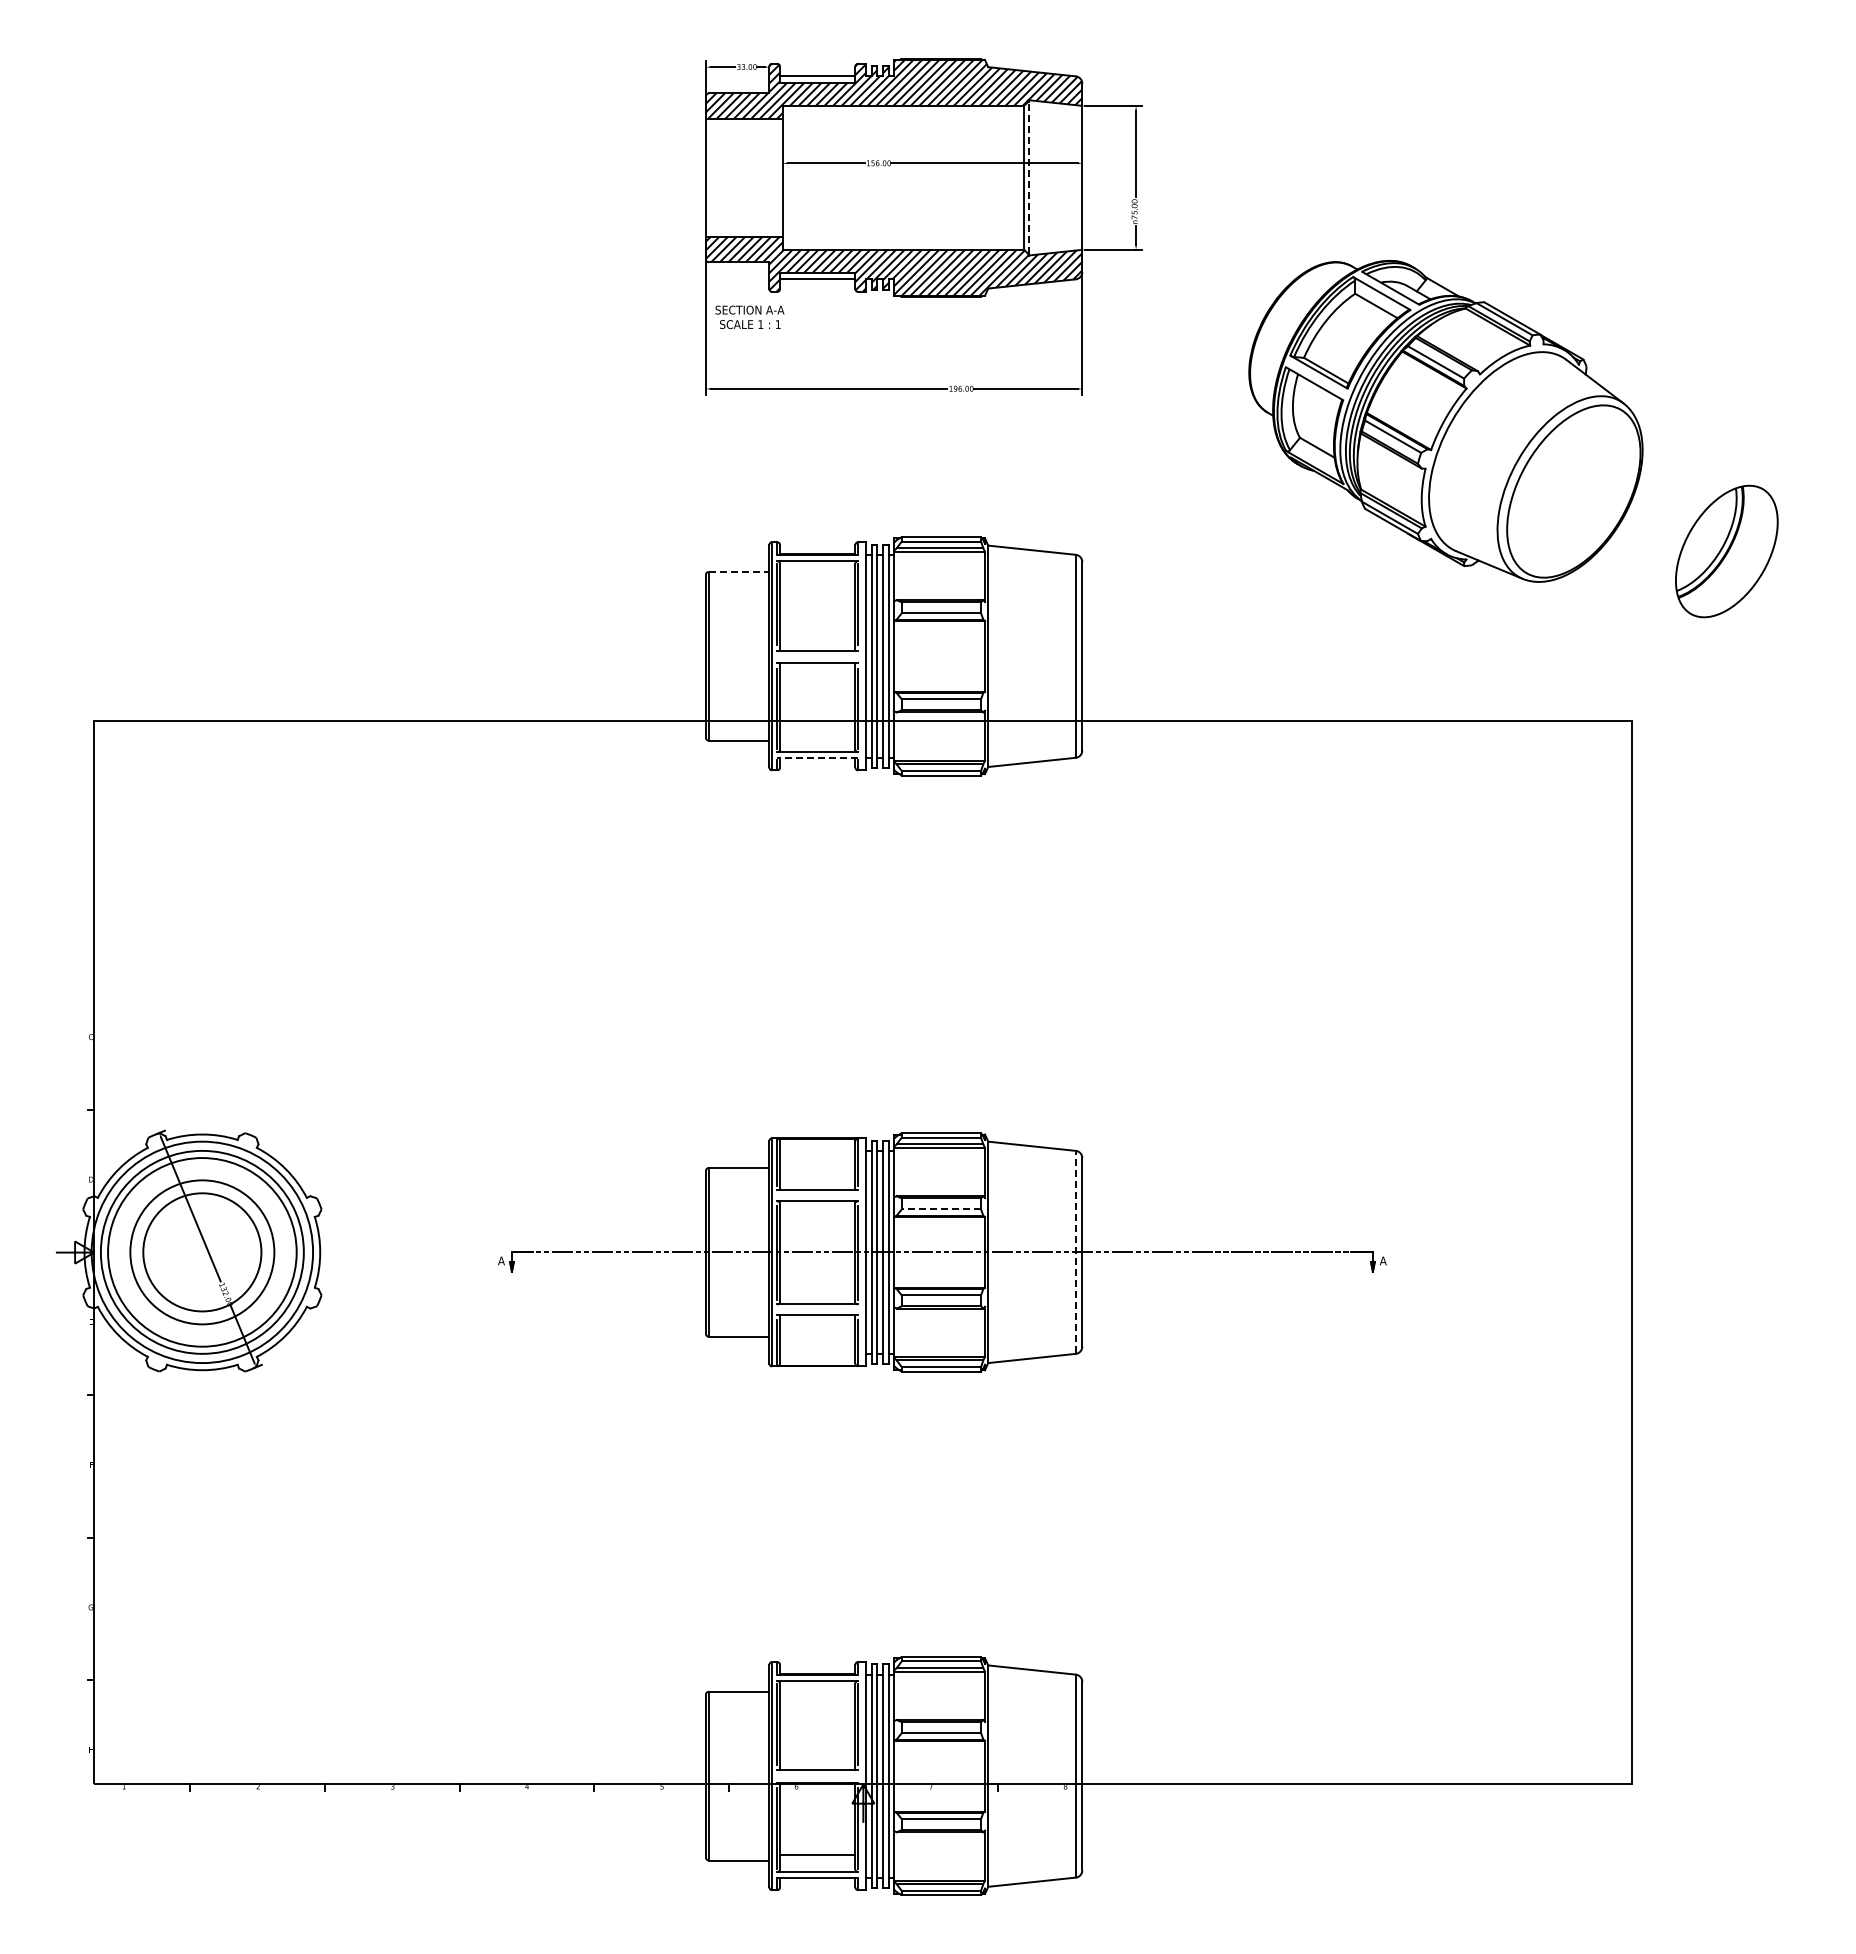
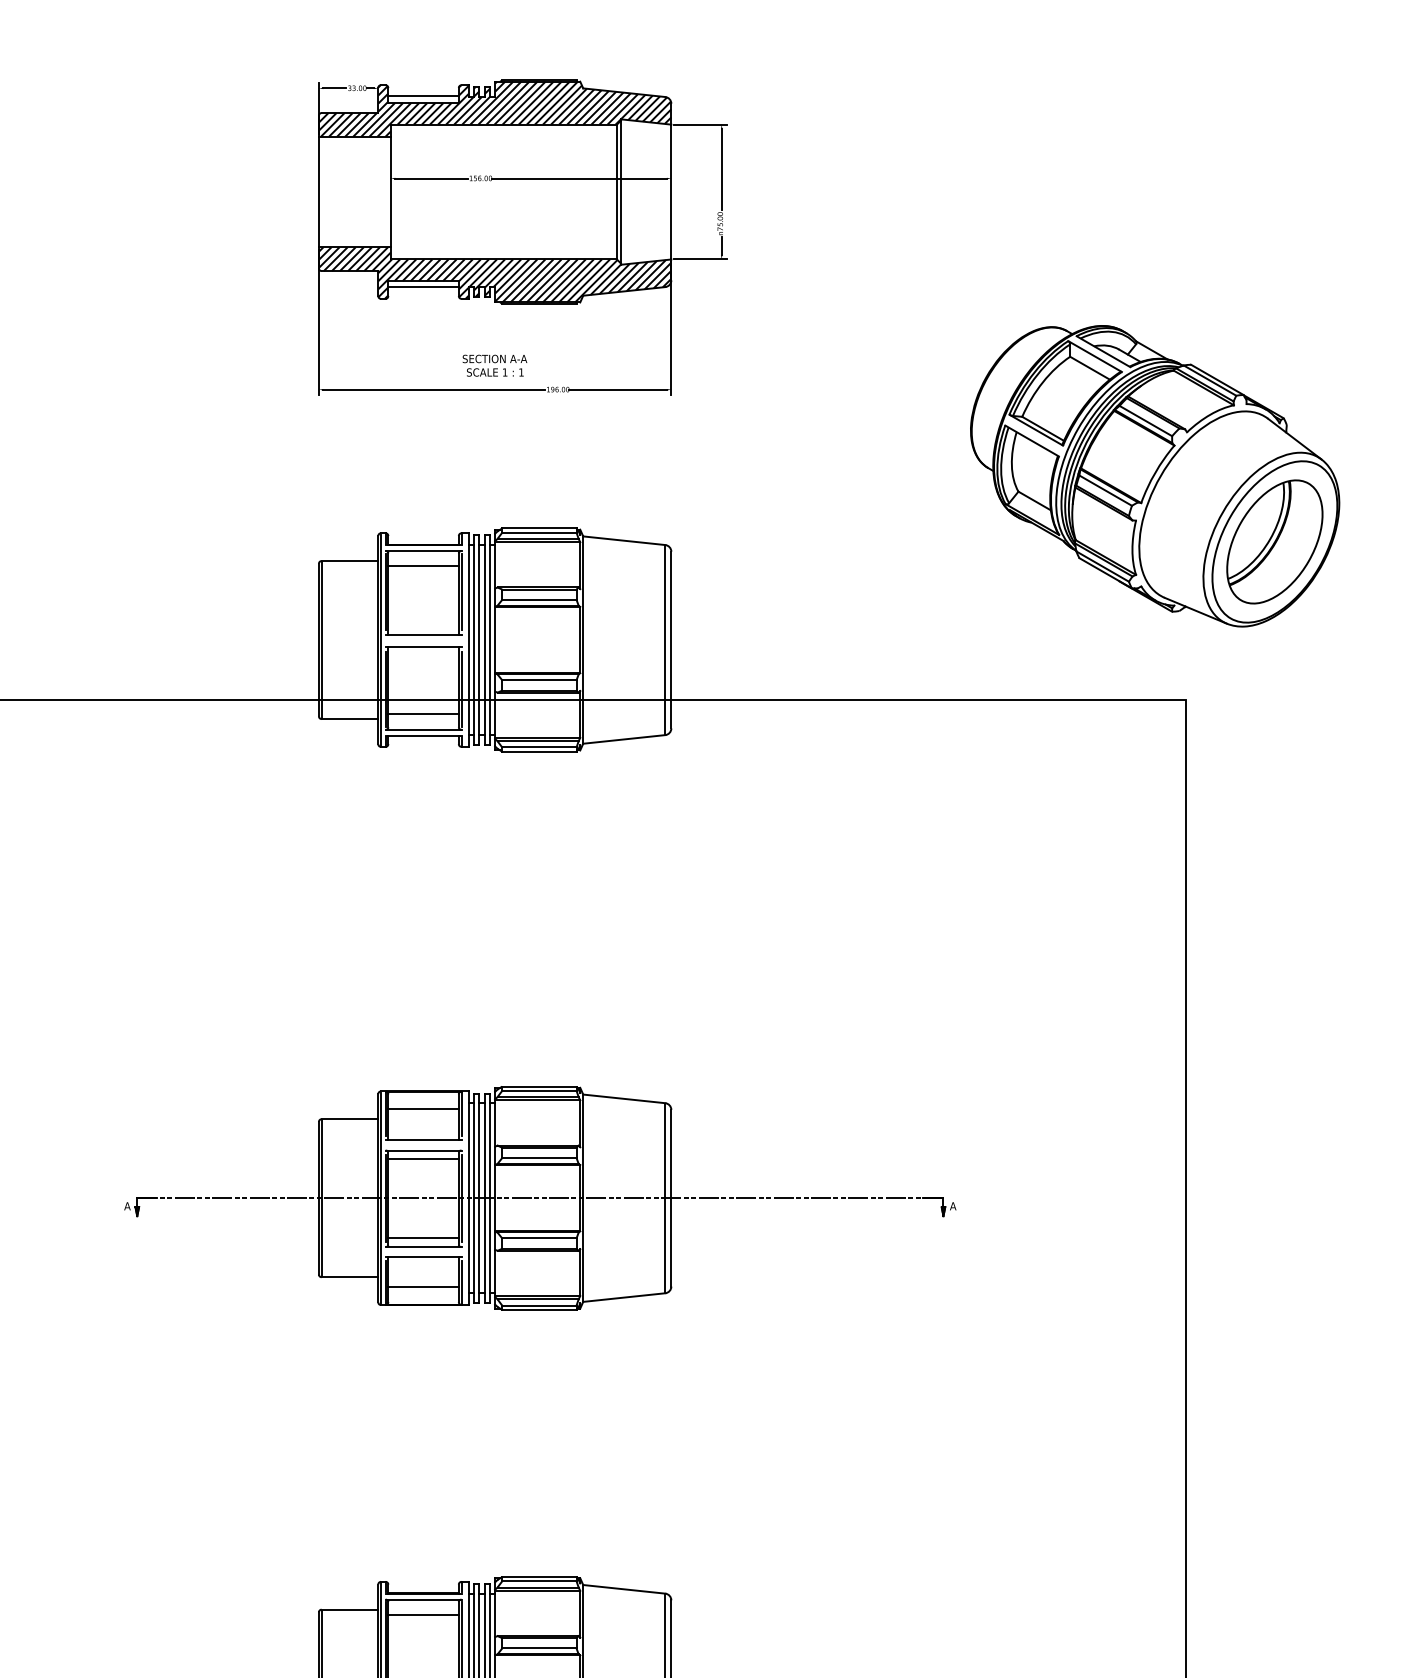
line: (1028, 177) -> (620, 191), dashed -> solid
text: (749, 316) -> (494, 364), moved
part: (1445, 420) -> (1154, 475), moved
line: (739, 571) -> (350, 560), dashed -> solid
line: (817, 577) -> (423, 566), added
line: (817, 735) -> (423, 714), added
line: (817, 758) -> (423, 735), dashed -> solid
line: (817, 1157) -> (423, 1109), added
line: (941, 1209) -> (539, 1158), dashed -> solid
line: (817, 1210) -> (423, 1159), added
line: (1075, 1251) -> (664, 1197), dashed -> solid
line: (817, 1294) -> (423, 1237), added
line: (817, 1347) -> (423, 1287), added
line: (817, 1697) -> (423, 1615), added

